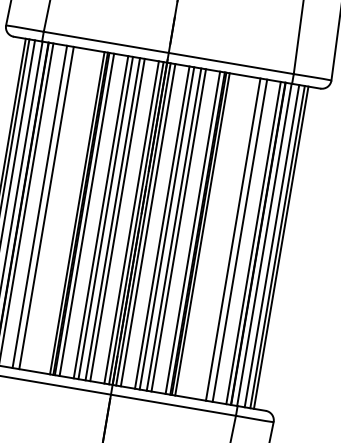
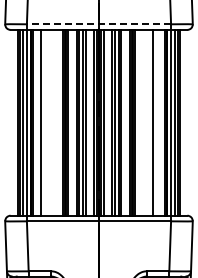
line: (167, 53) -> (98, 24), solid -> dashed
line: (47, 207) -> (45, 122), removed
line: (239, 240) -> (156, 122), removed

